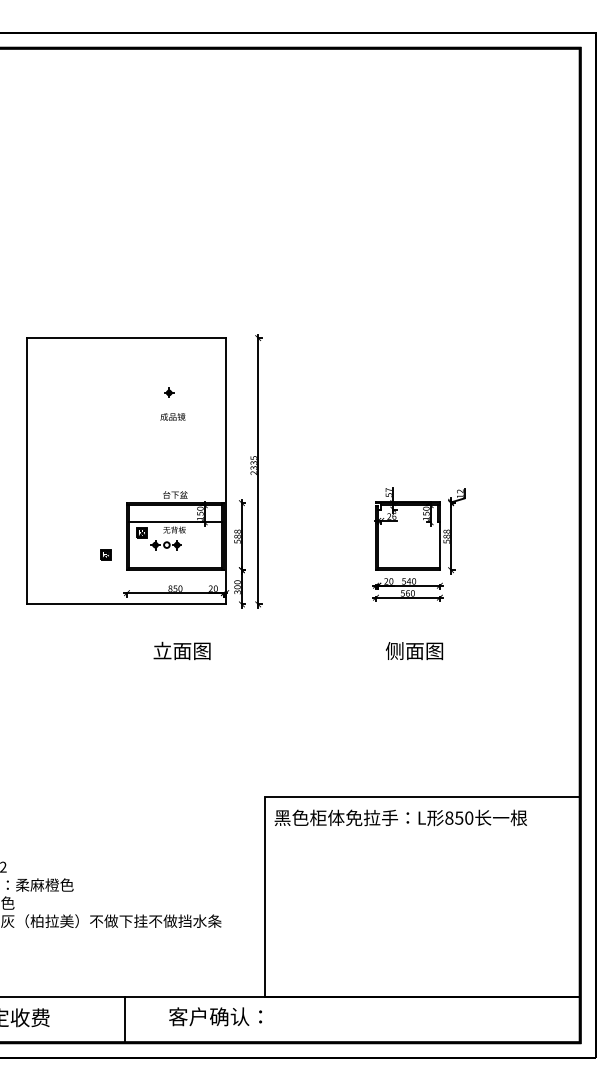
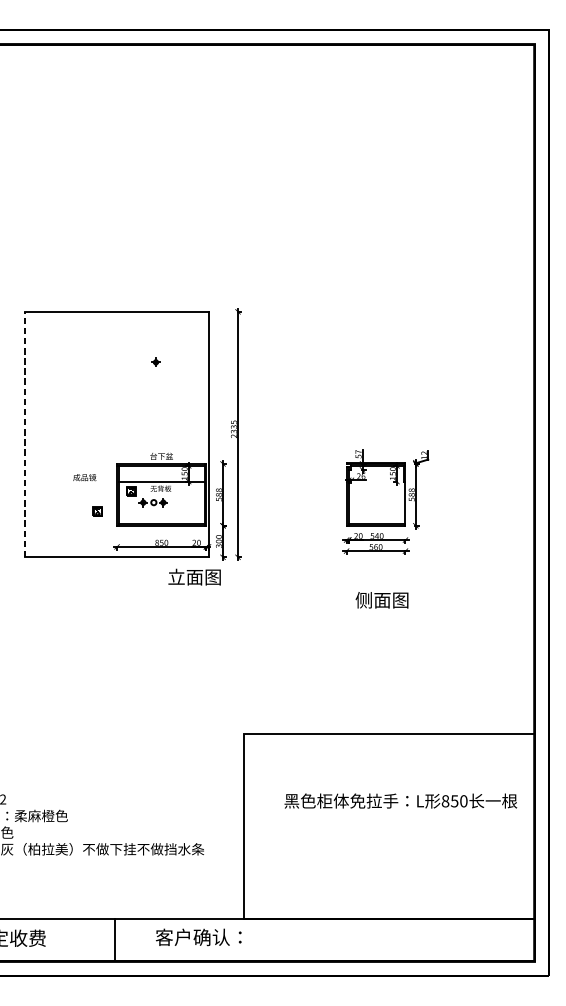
text: (172, 416) -> (84, 477), moved
line: (26, 470) -> (24, 433), solid -> dashed
text: (181, 650) -> (194, 576), moved
text: (400, 817) -> (400, 800), moved

